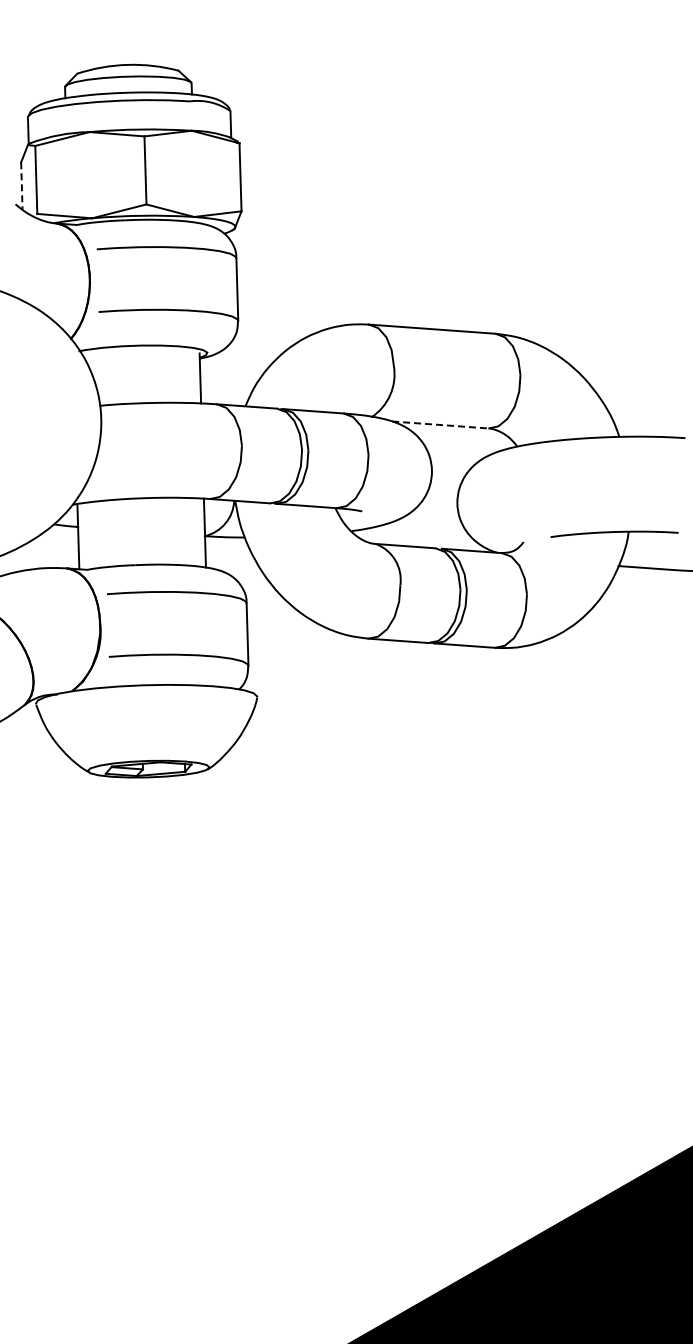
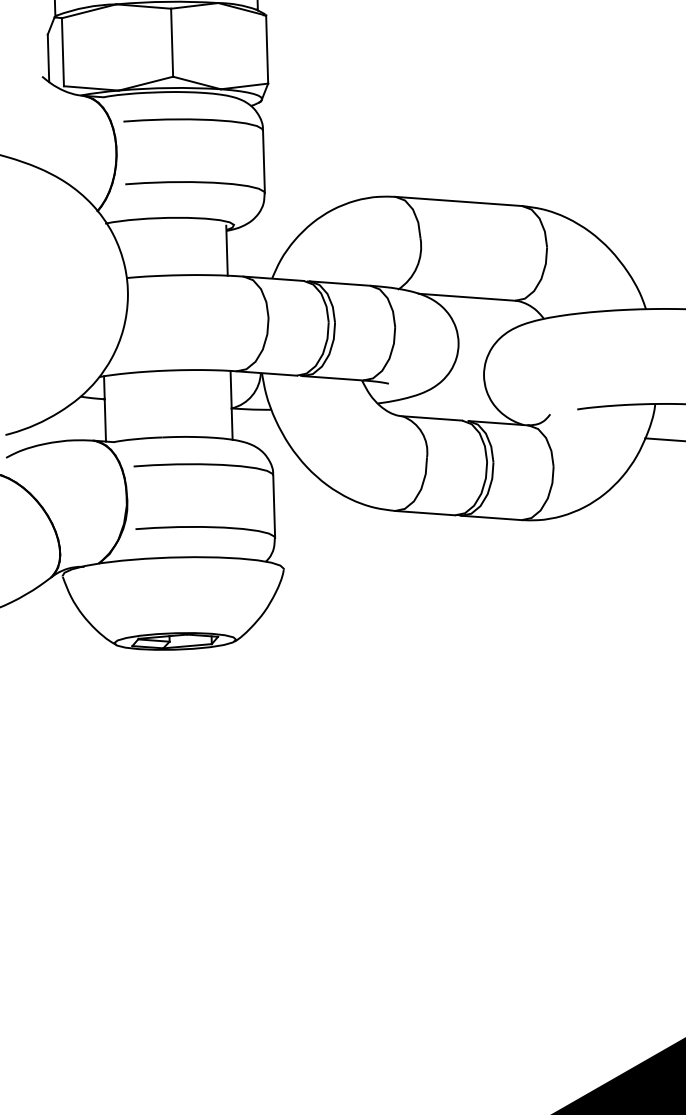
line: (21, 186) -> (48, 58), dashed -> solid
line: (440, 425) -> (467, 297), dashed -> solid

